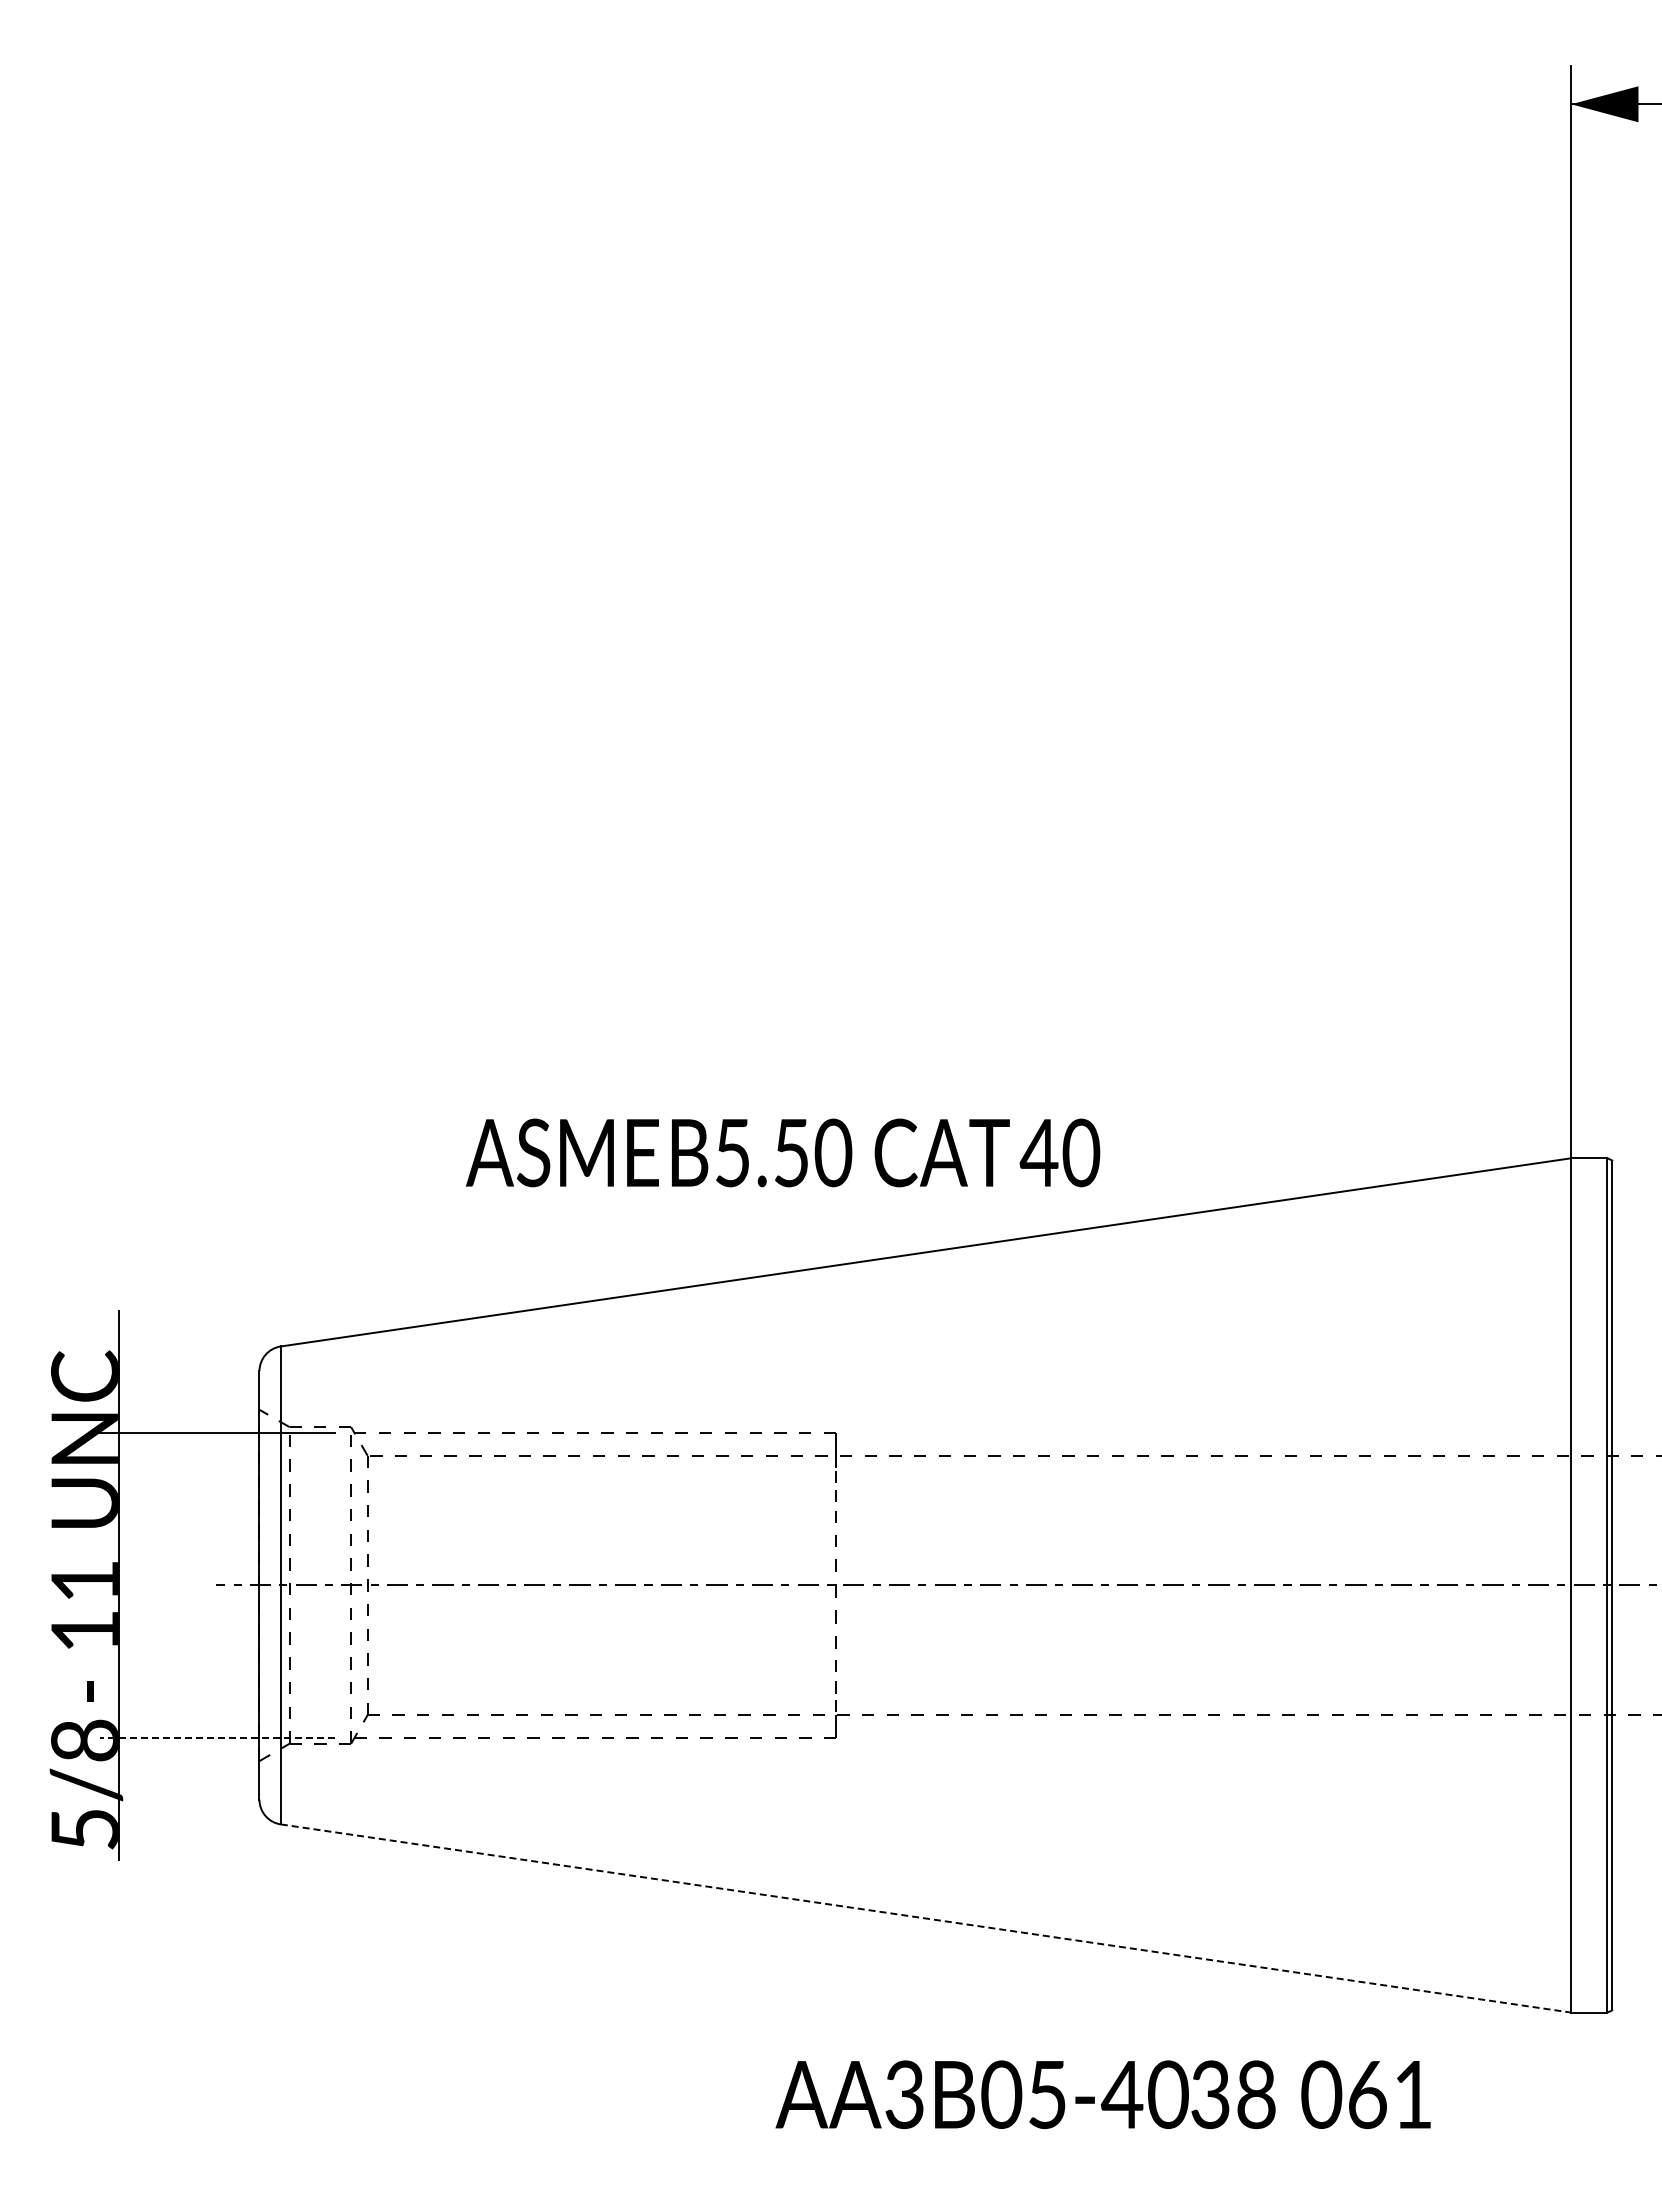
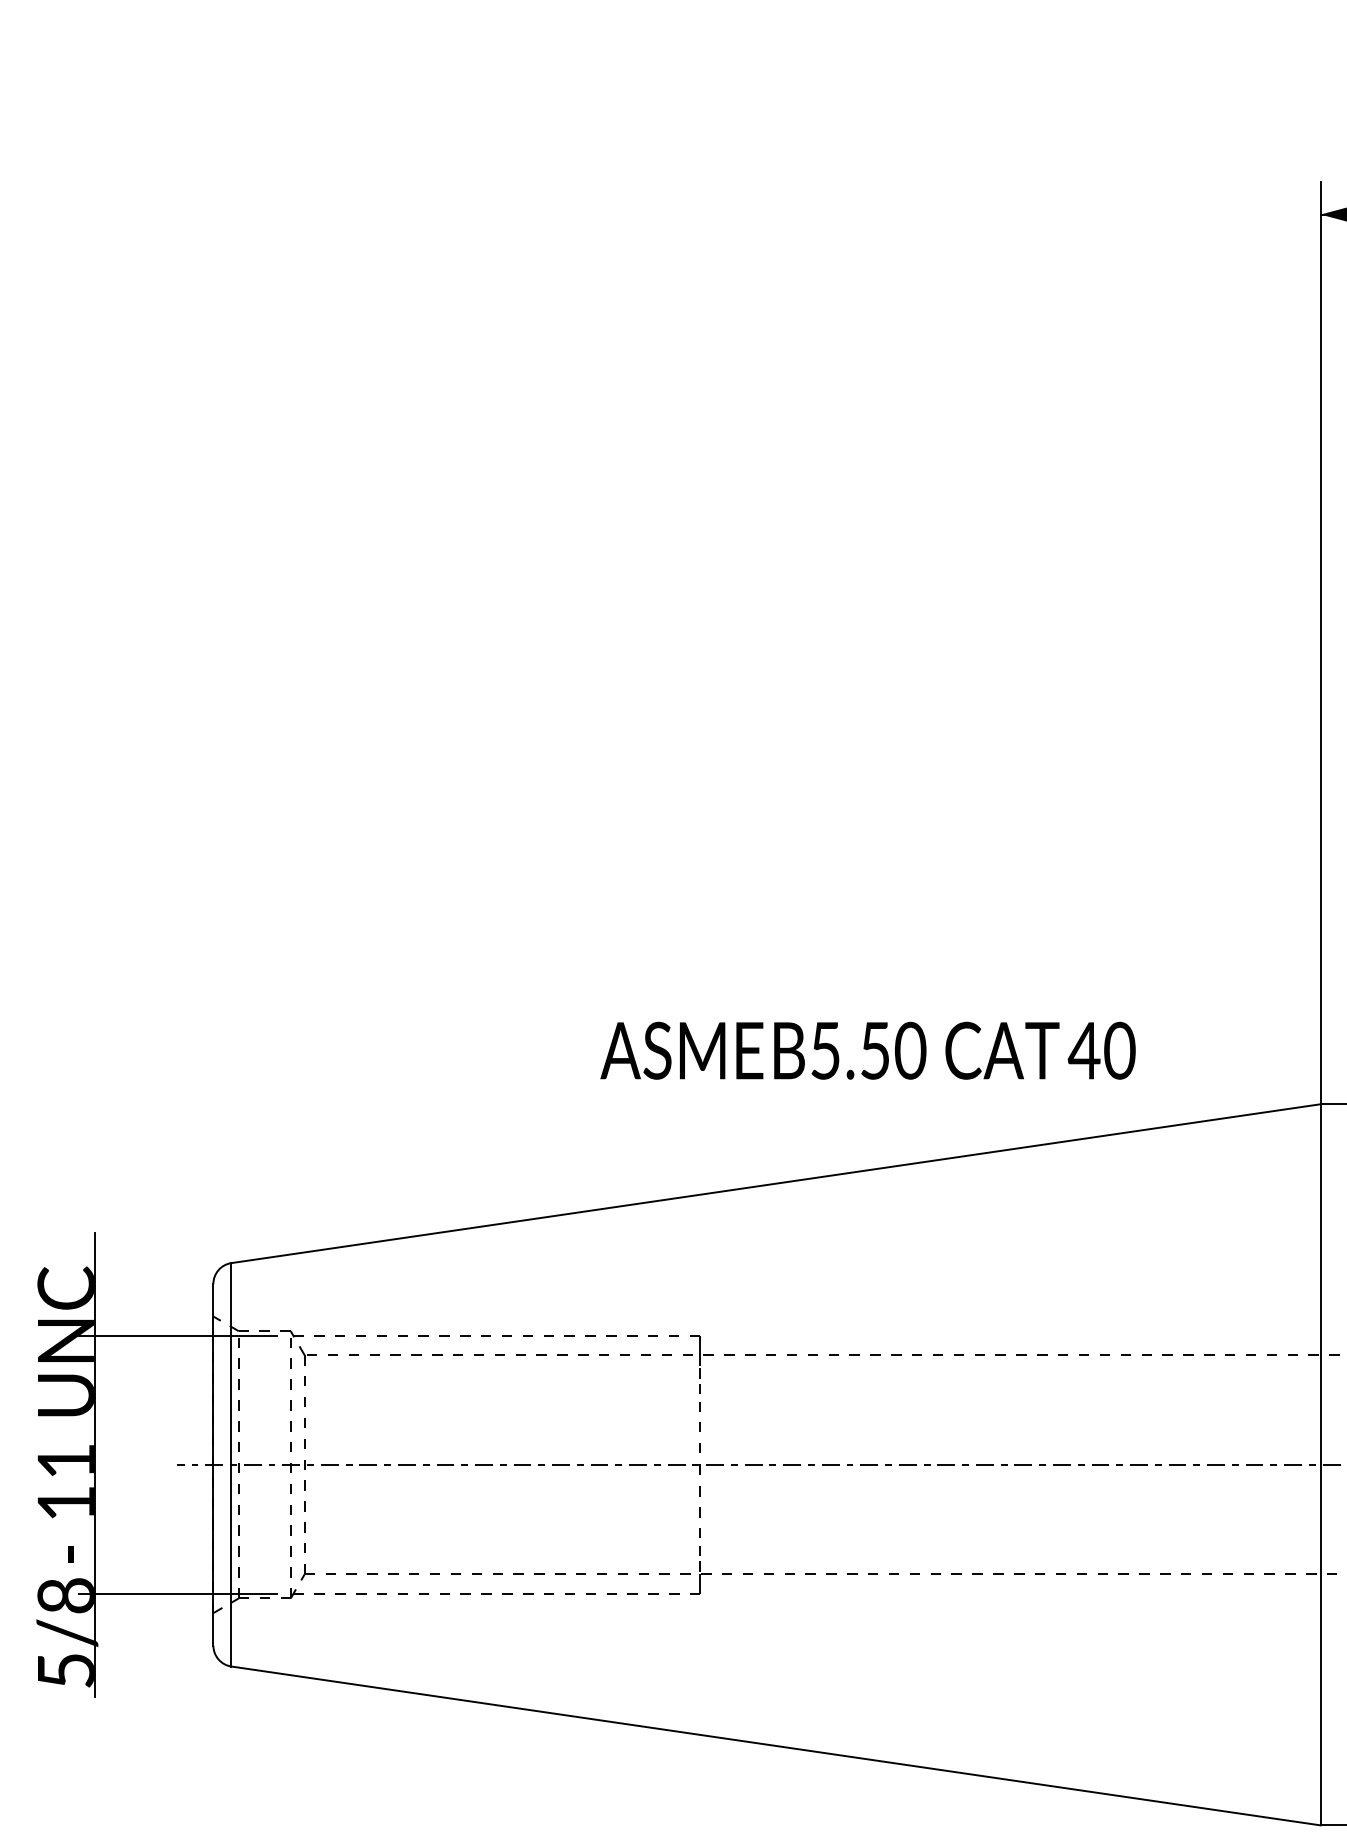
text: (783, 1152) -> (868, 1050), moved
line: (217, 1738) -> (177, 1594), dashed -> solid
line: (926, 1918) -> (776, 1745), dashed -> solid

